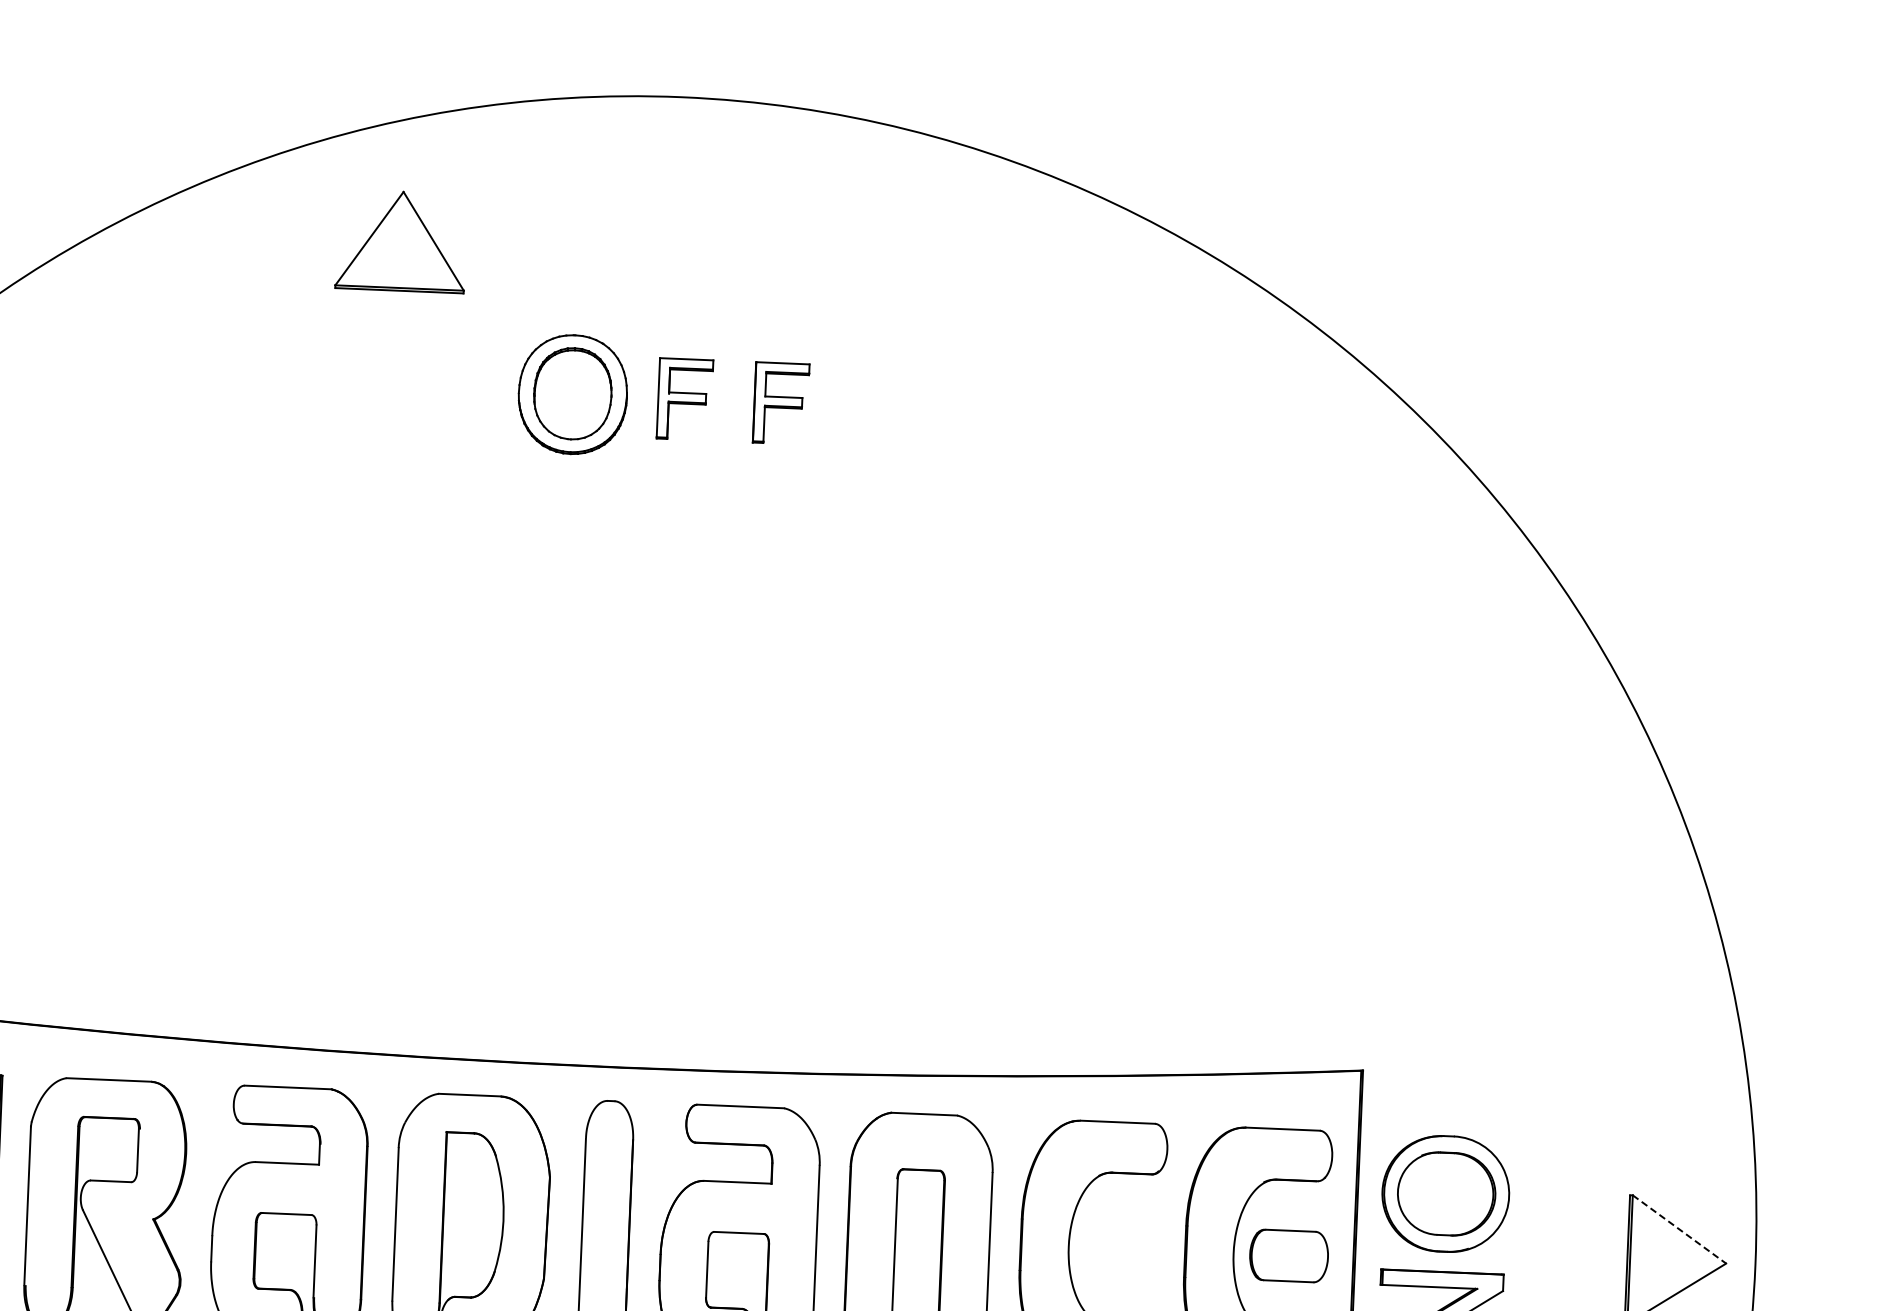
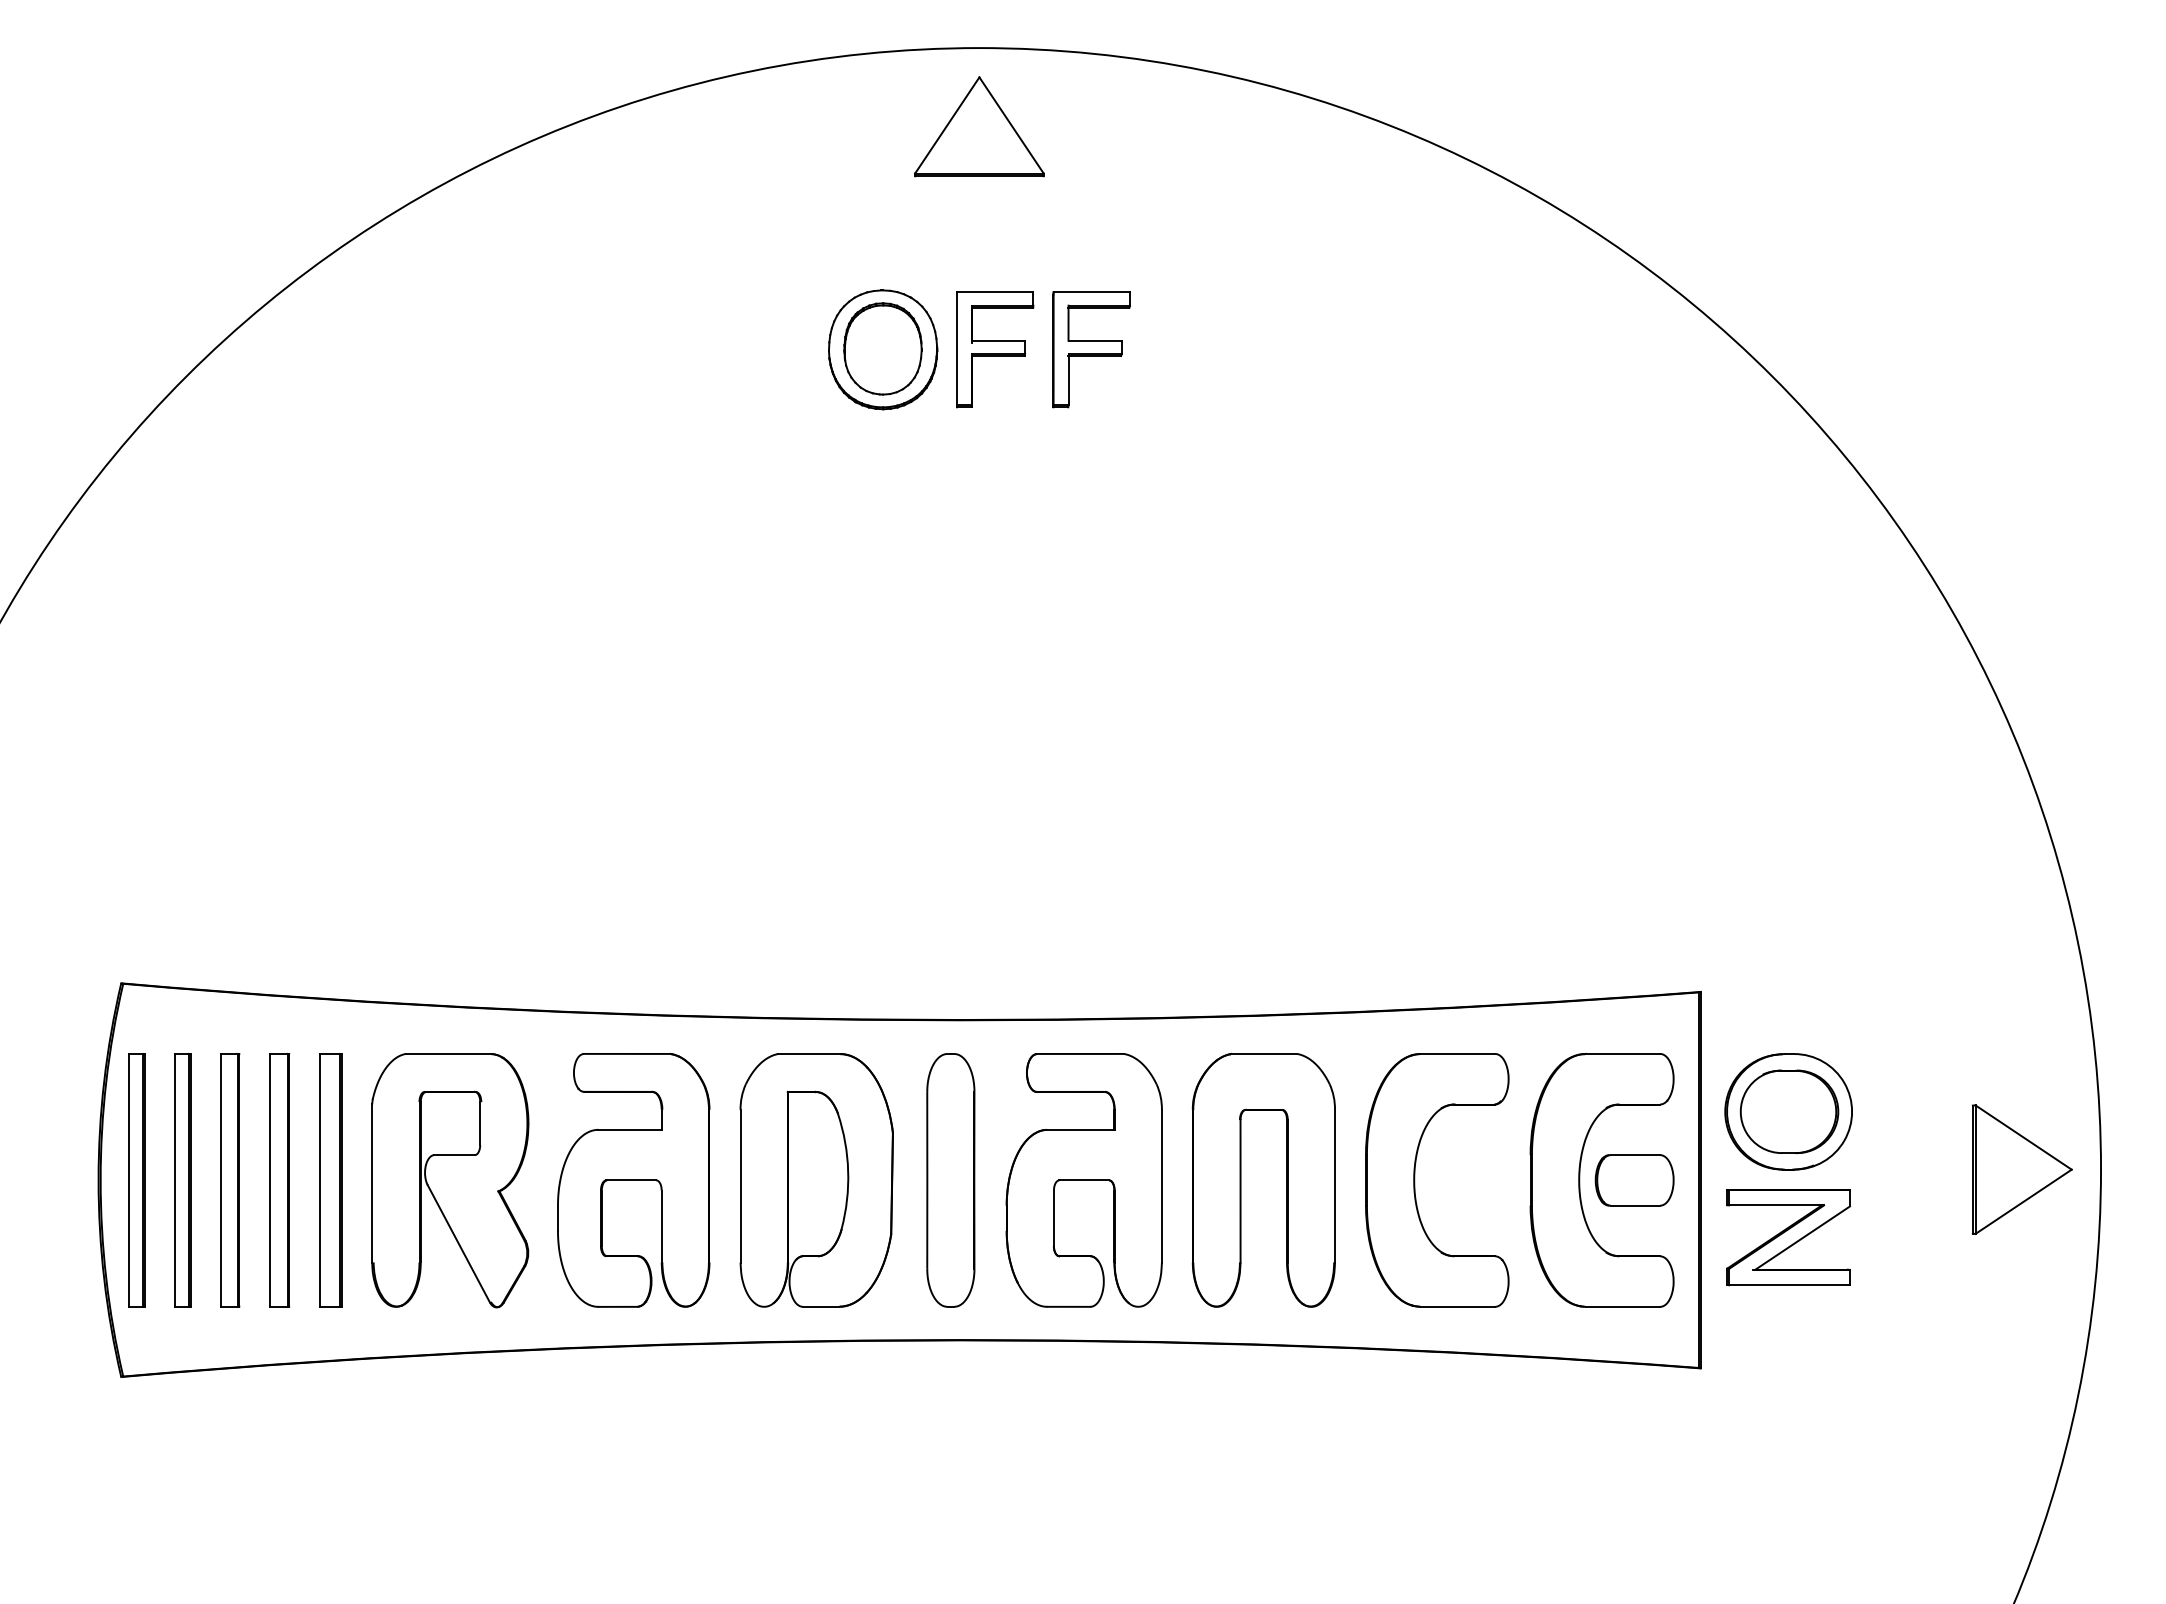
part: (401, 241) -> (979, 126), moved
part: (685, 399) -> (995, 349), size x1.43
part: (781, 403) -> (1091, 349), size x1.43
line: (1679, 1229) -> (2023, 1137), dashed -> solid

